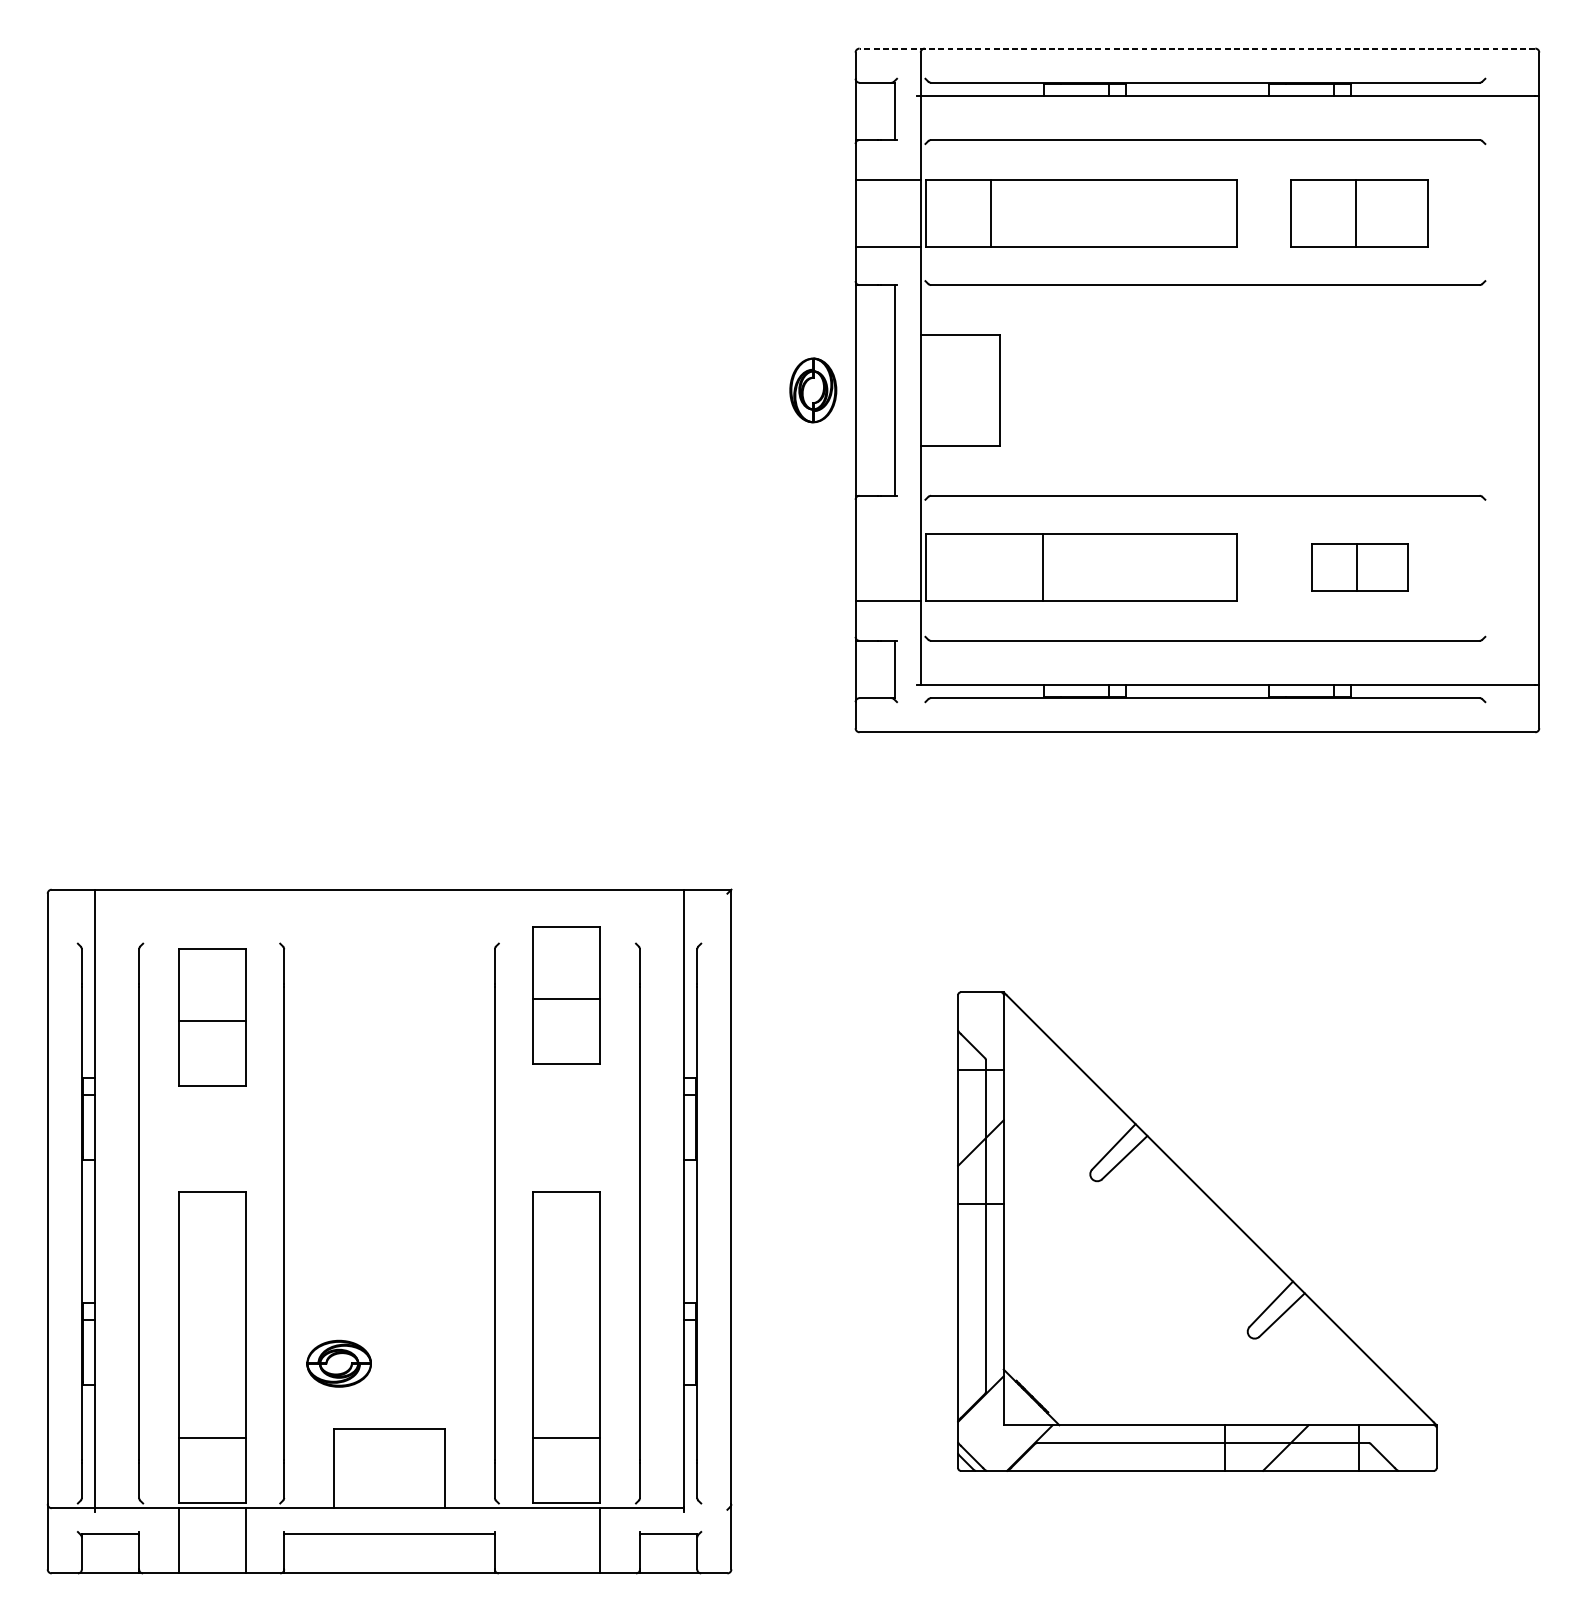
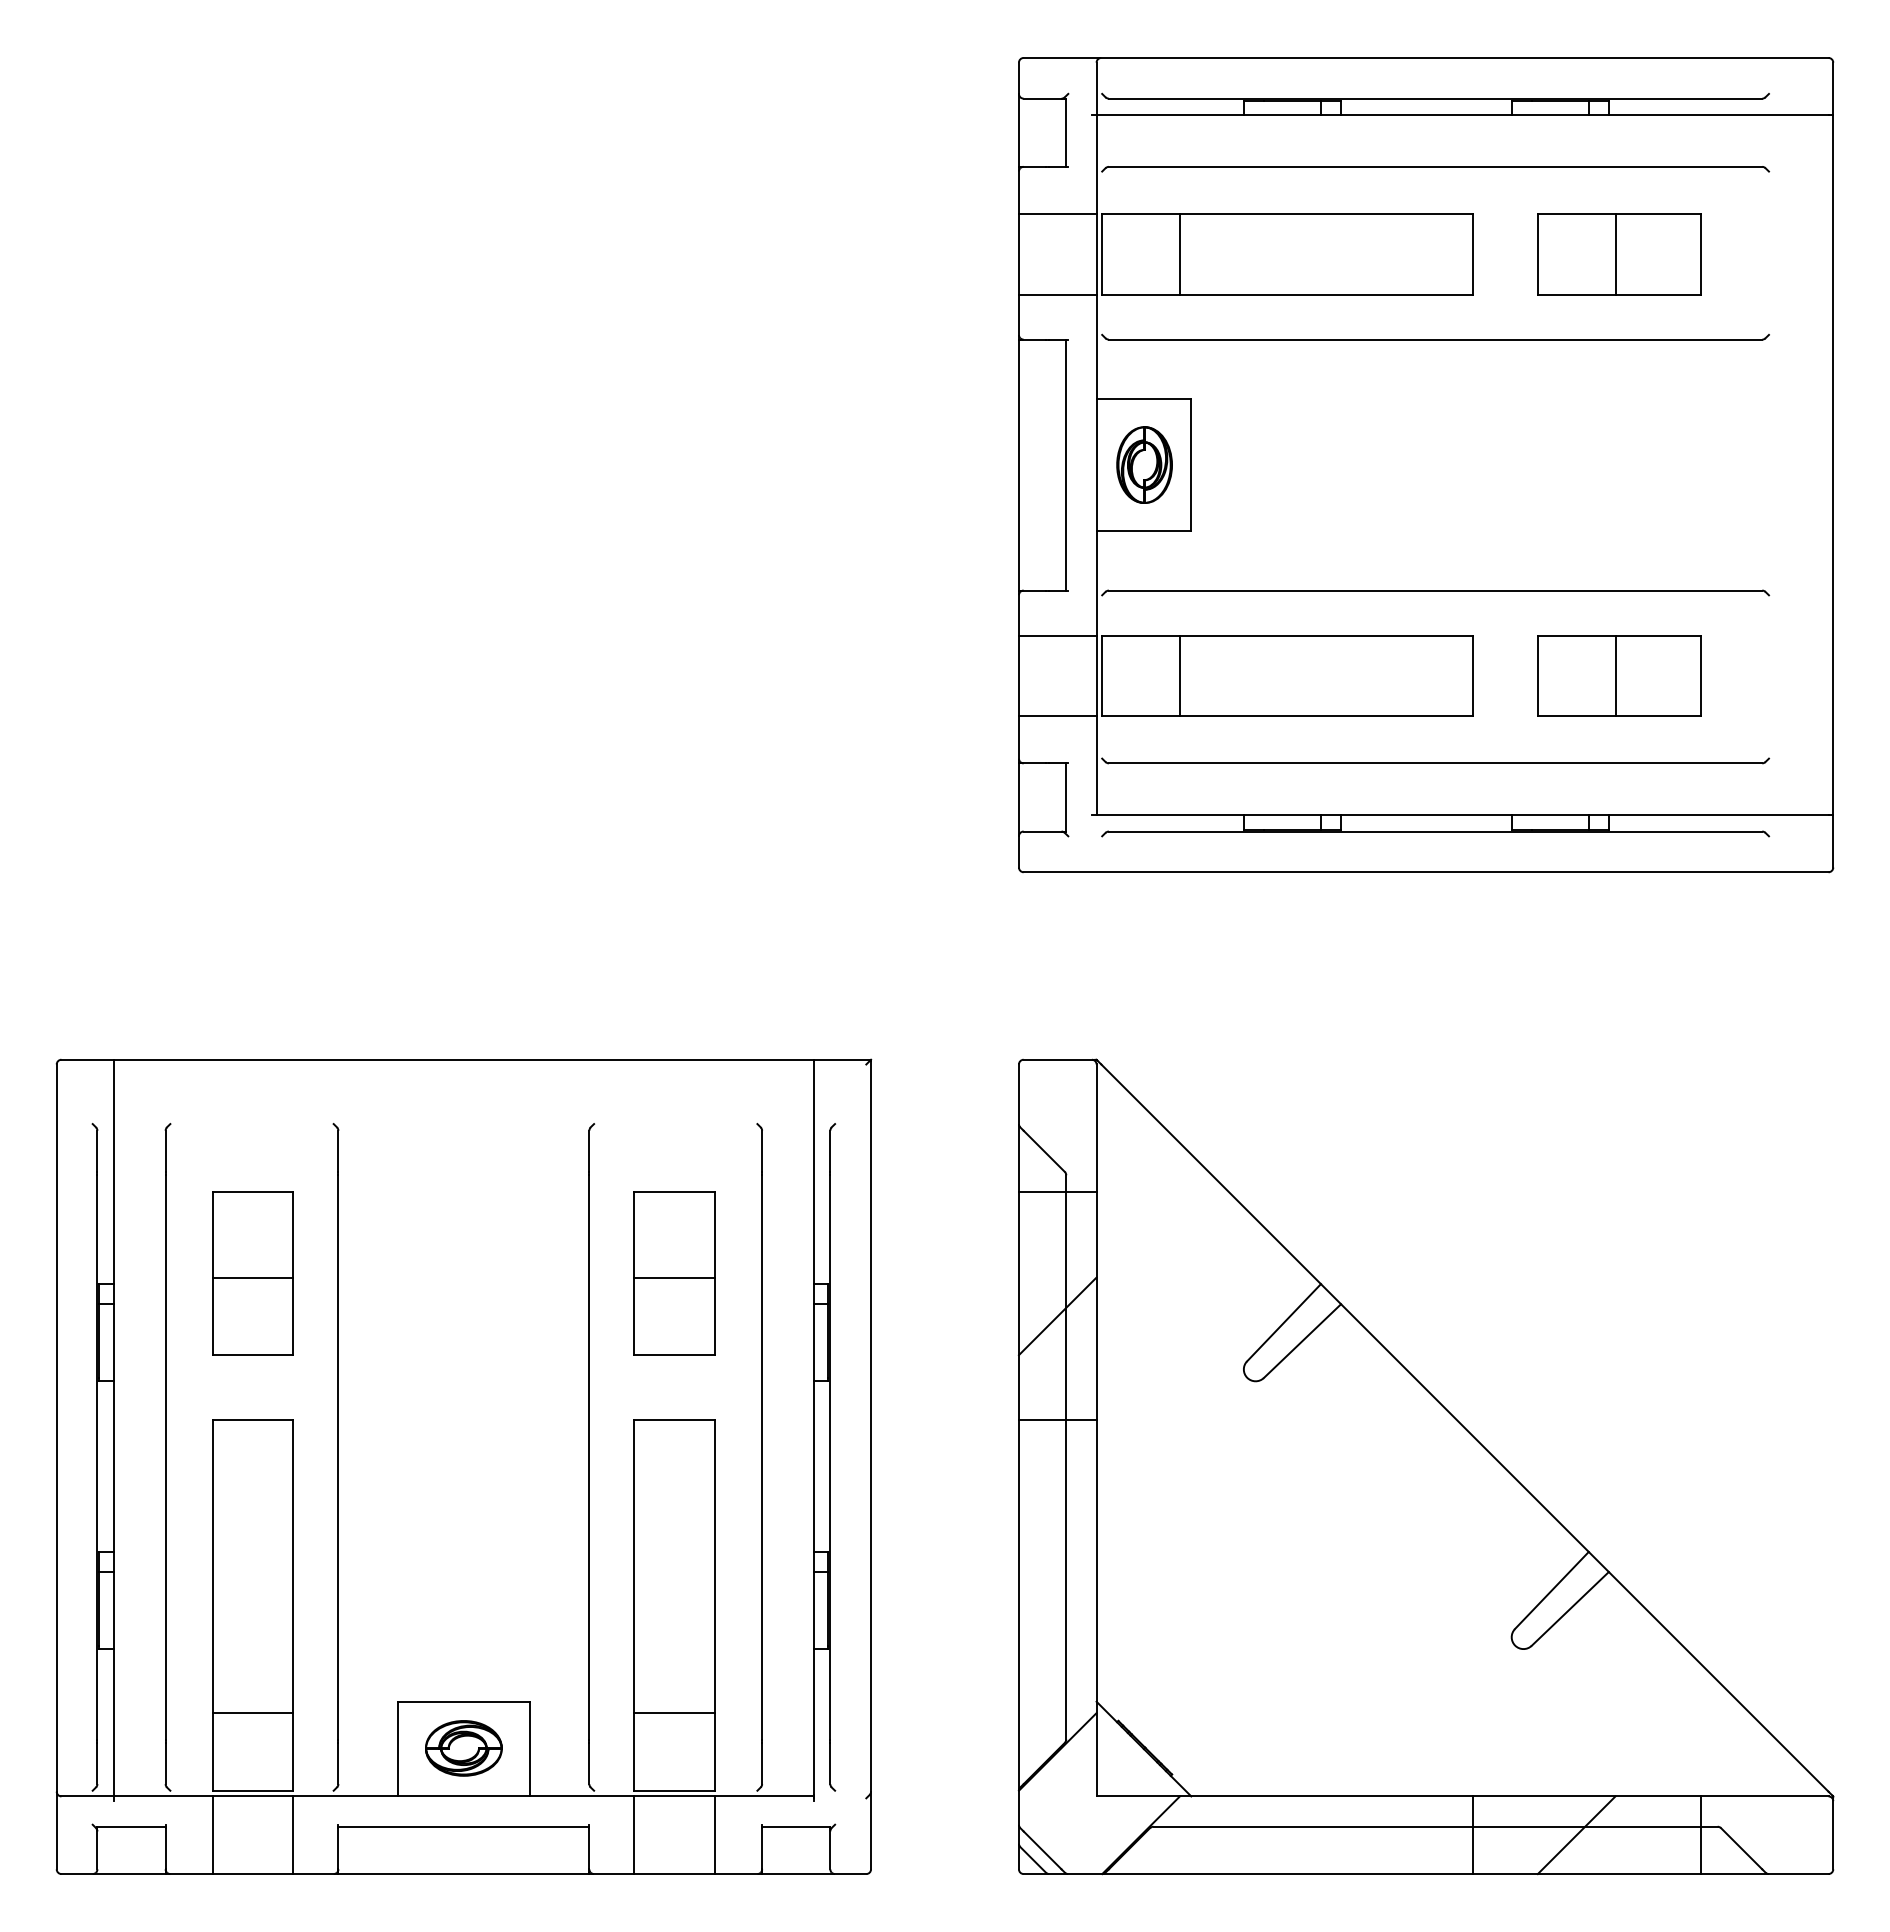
line: (1196, 48) -> (1425, 57), dashed -> solid
part: (813, 389) -> (1144, 464), moved
line: (887, 533) -> (1057, 635), added
line: (1042, 567) -> (1179, 675), moved
part: (1359, 567) -> (1619, 675), size x1.43
part: (566, 995) -> (674, 1273), moved
part: (212, 1017) -> (252, 1273), moved
part: (1196, 1231) -> (1425, 1466), size x1.43
part: (338, 1363) -> (463, 1748), moved
line: (532, 1541) -> (634, 1835), added

